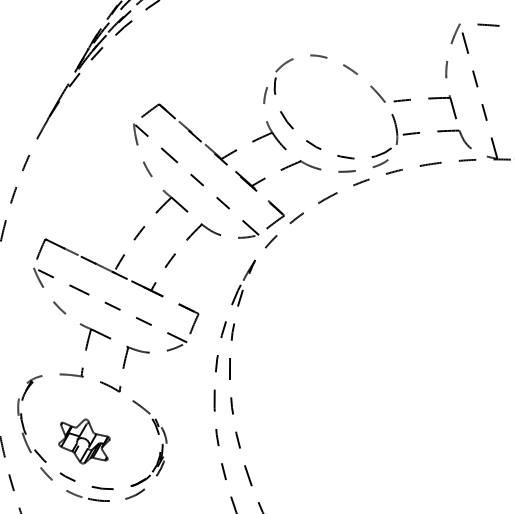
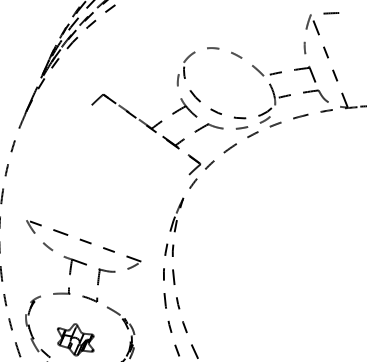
part: (147, 228) -> (104, 183), removed

